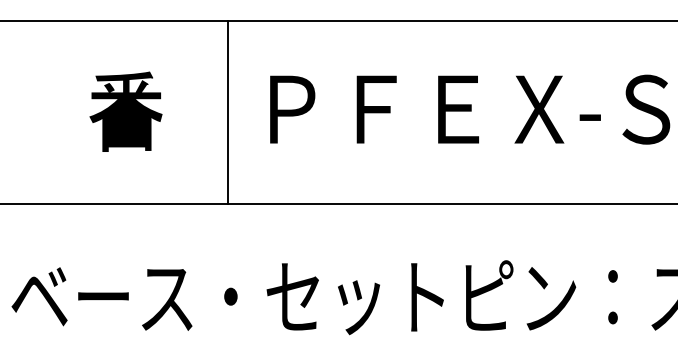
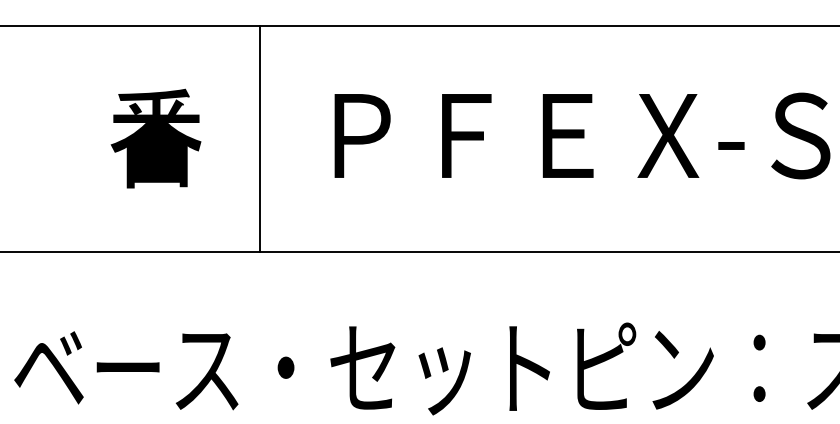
line: (228, 112) -> (260, 139), moved

